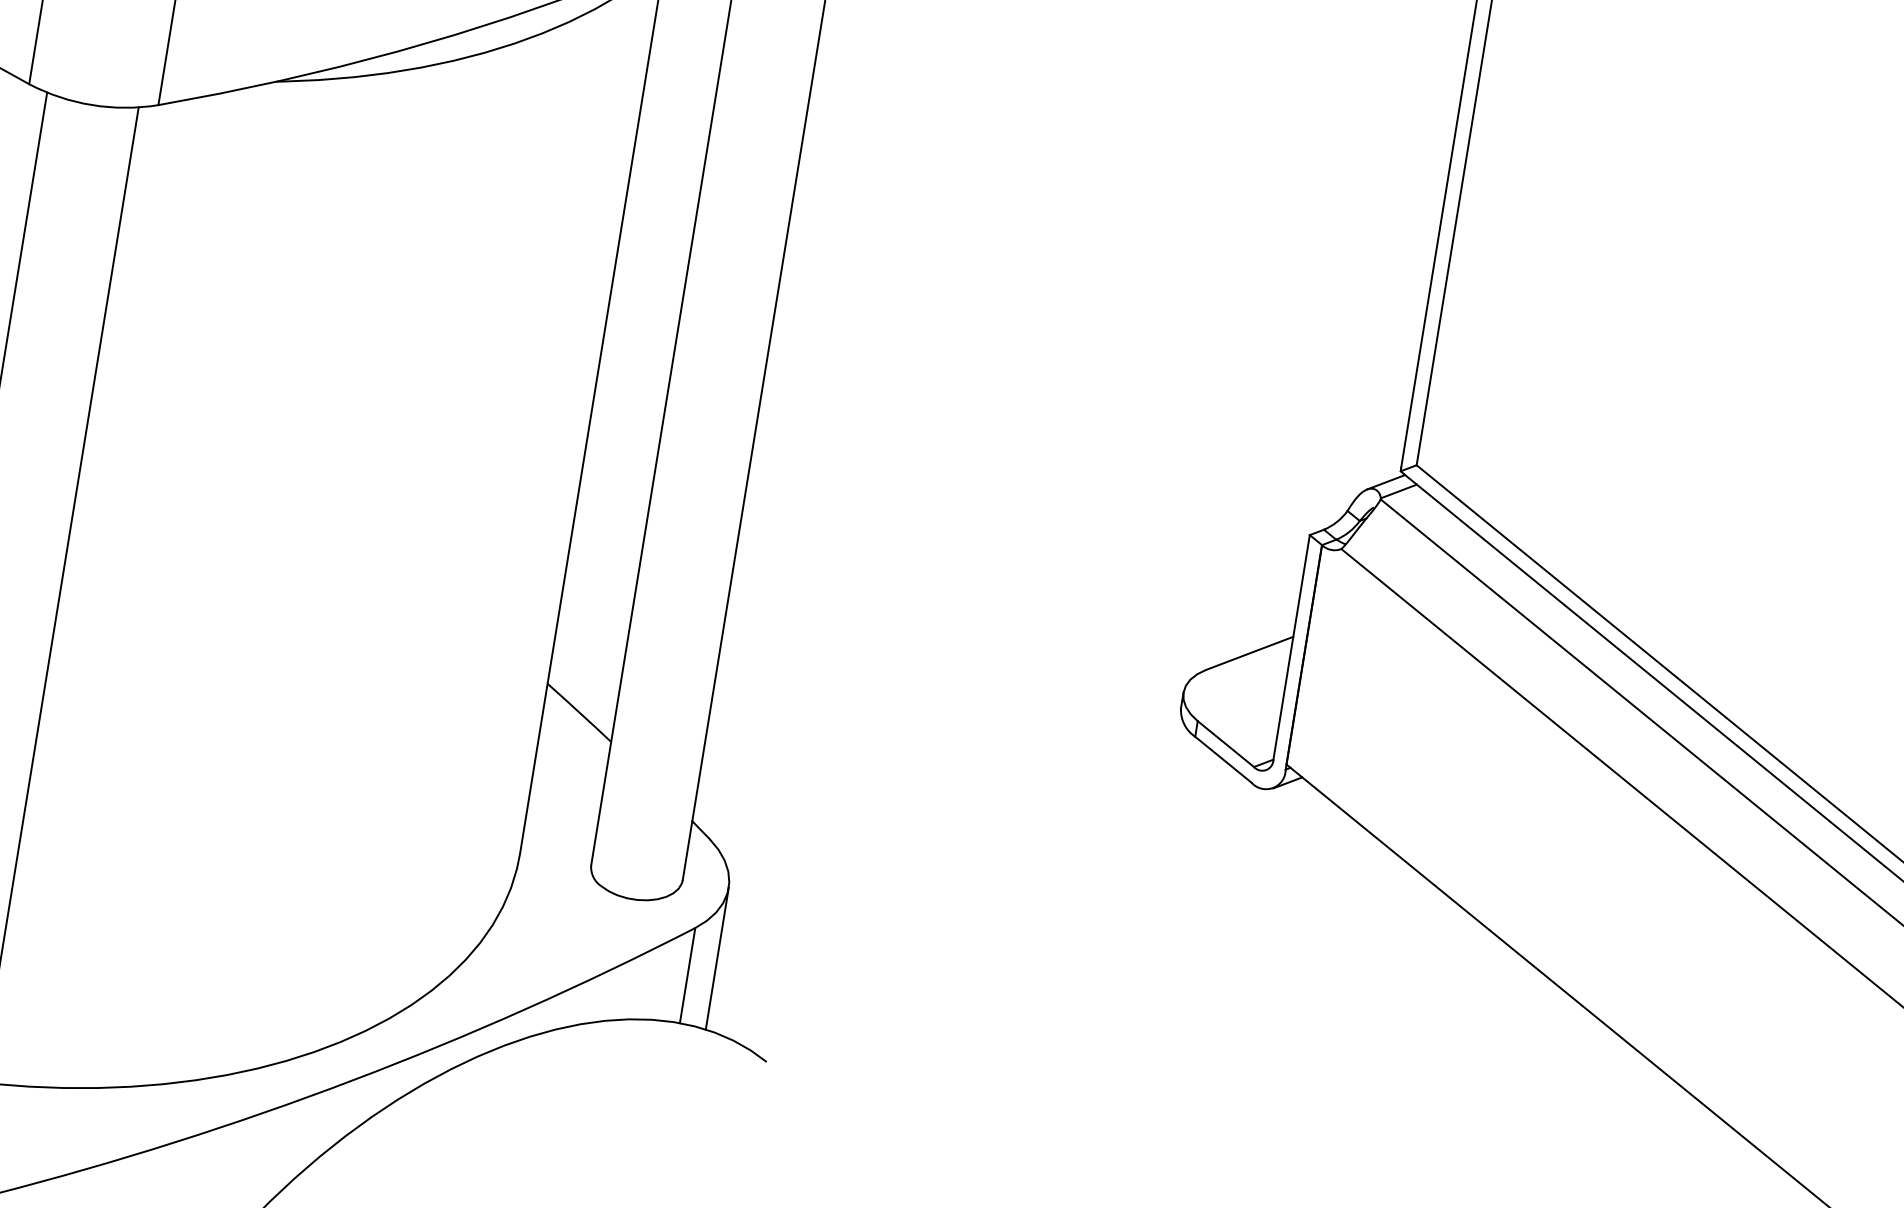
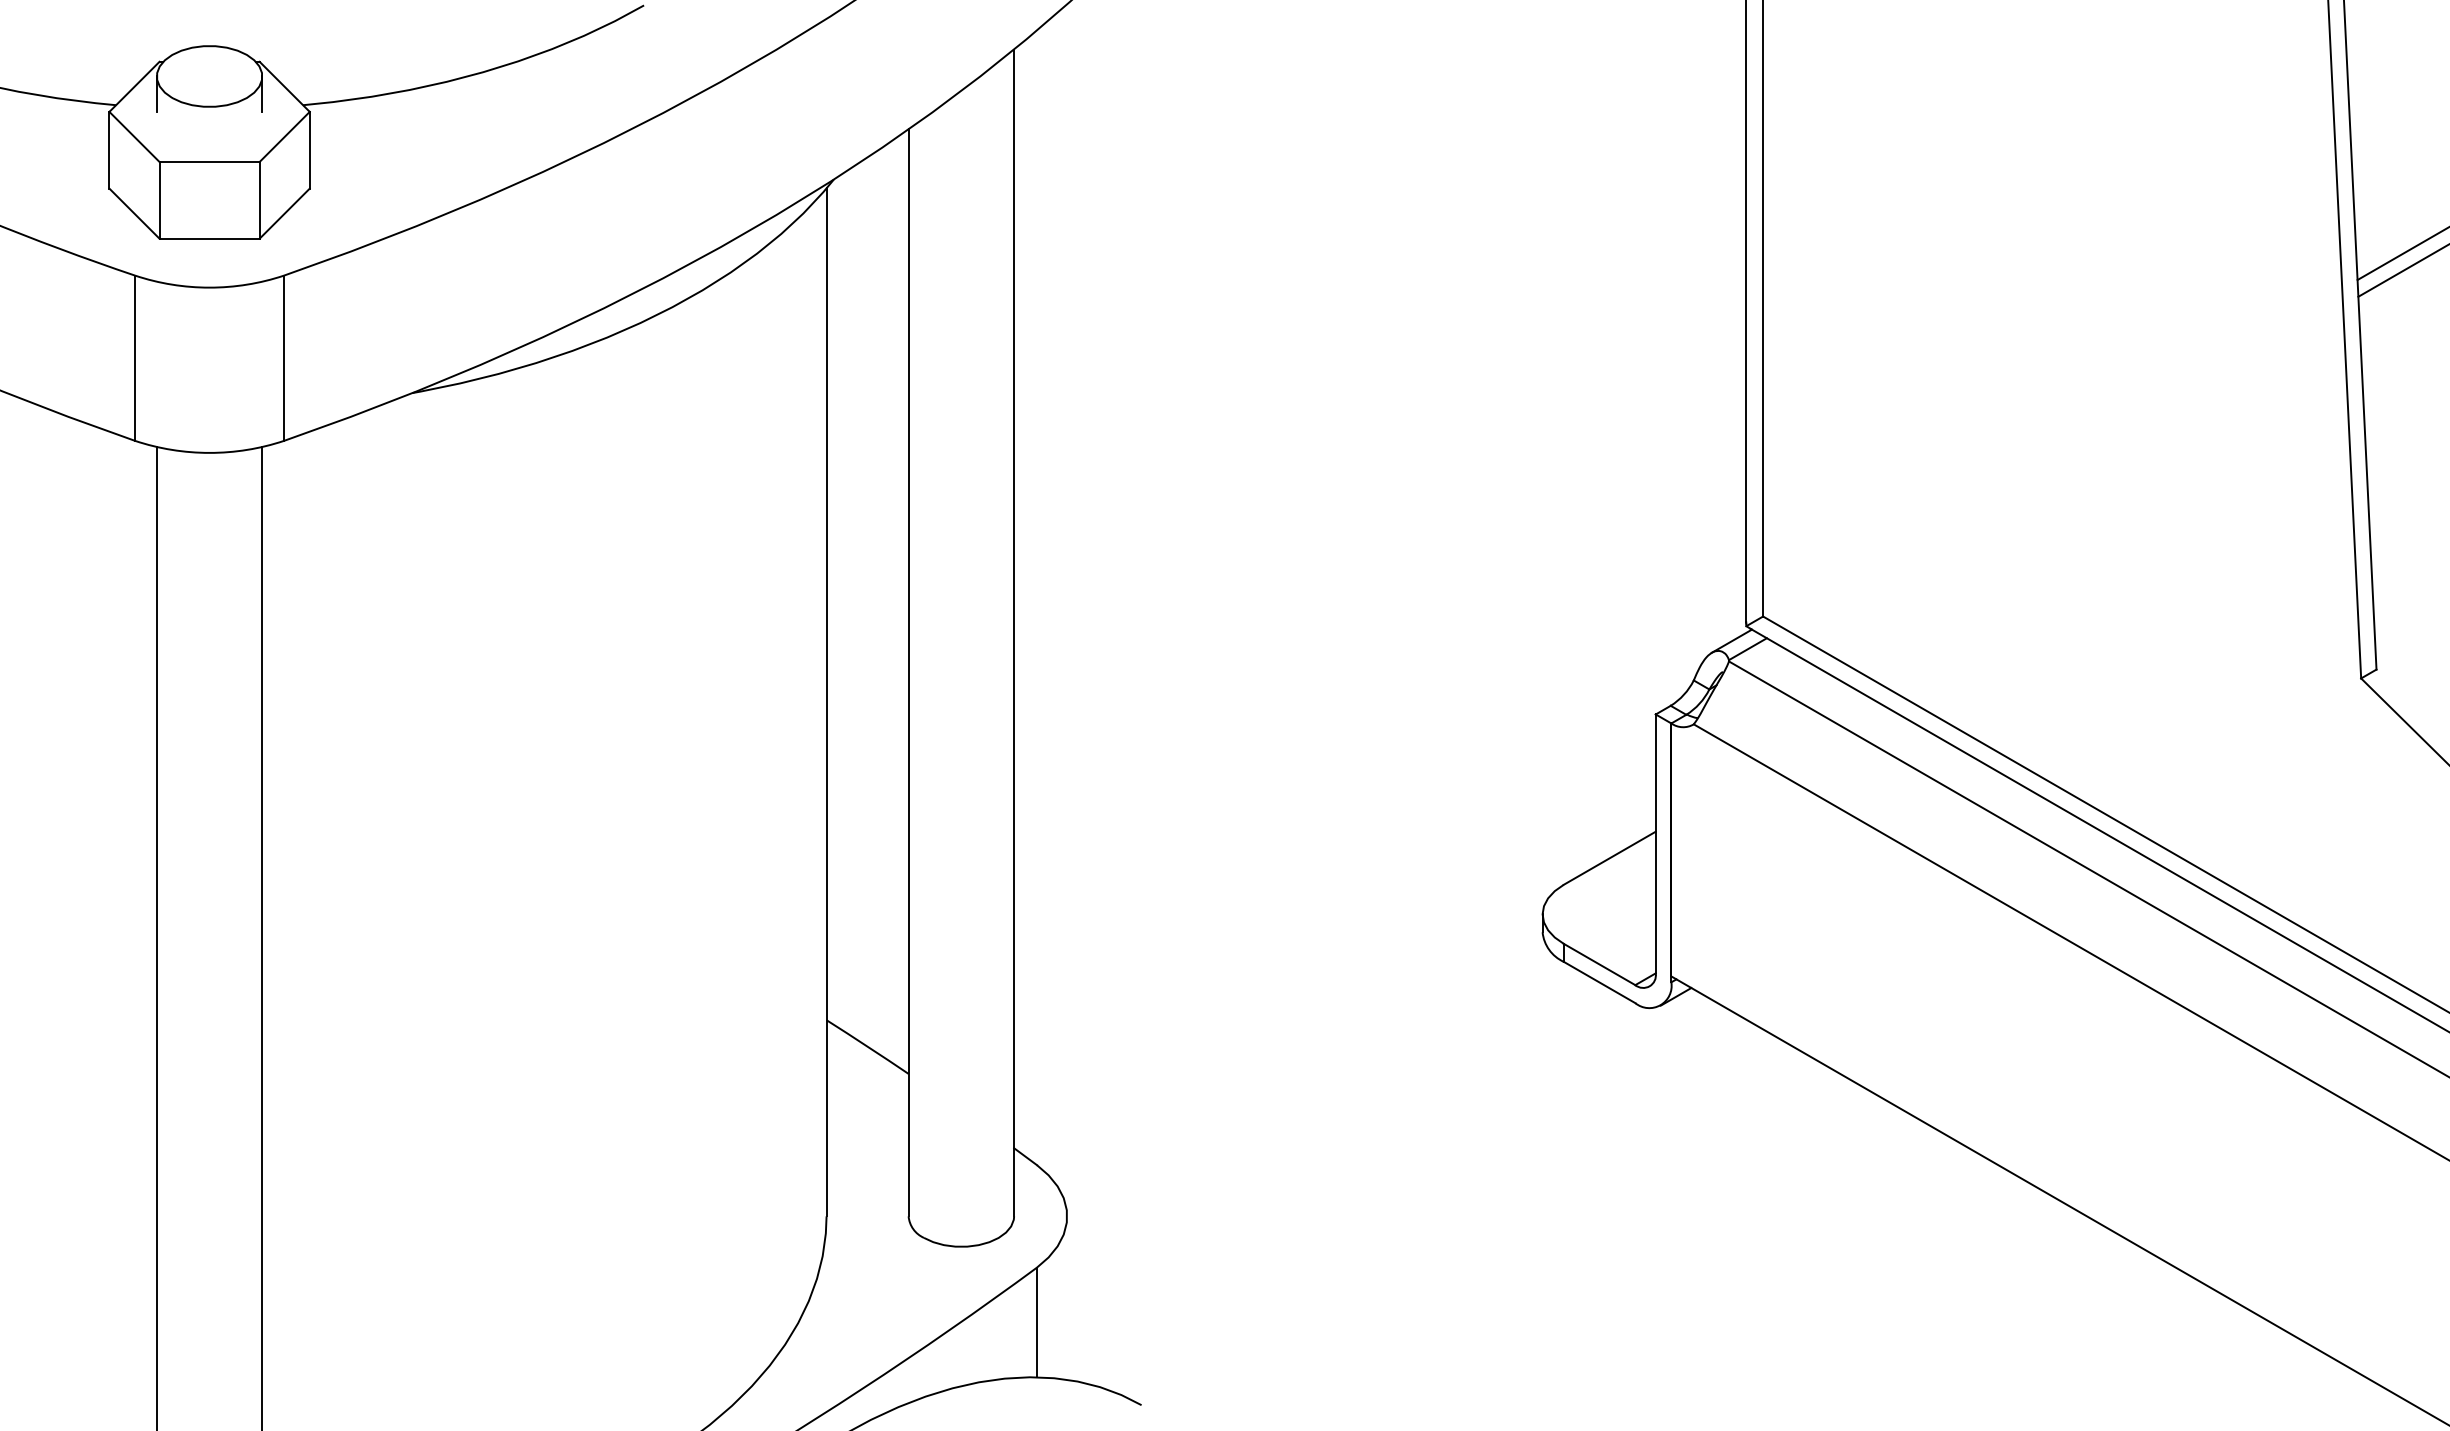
line: (717, 958) -> (1067, 1297), removed

